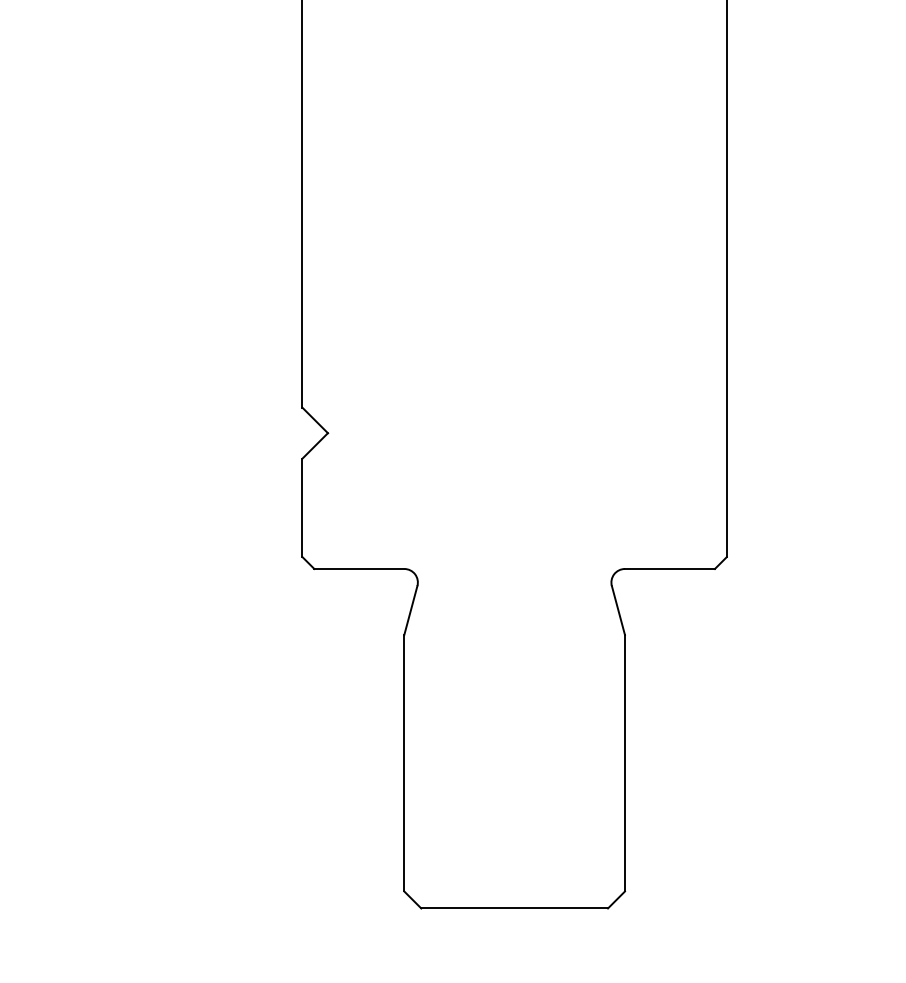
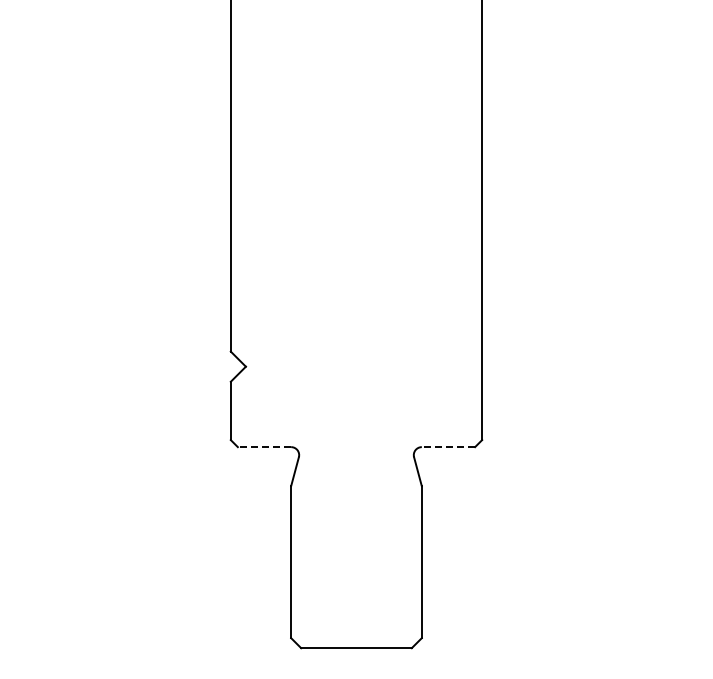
line: (359, 569) -> (264, 447), solid -> dashed
line: (669, 569) -> (448, 447), solid -> dashed

